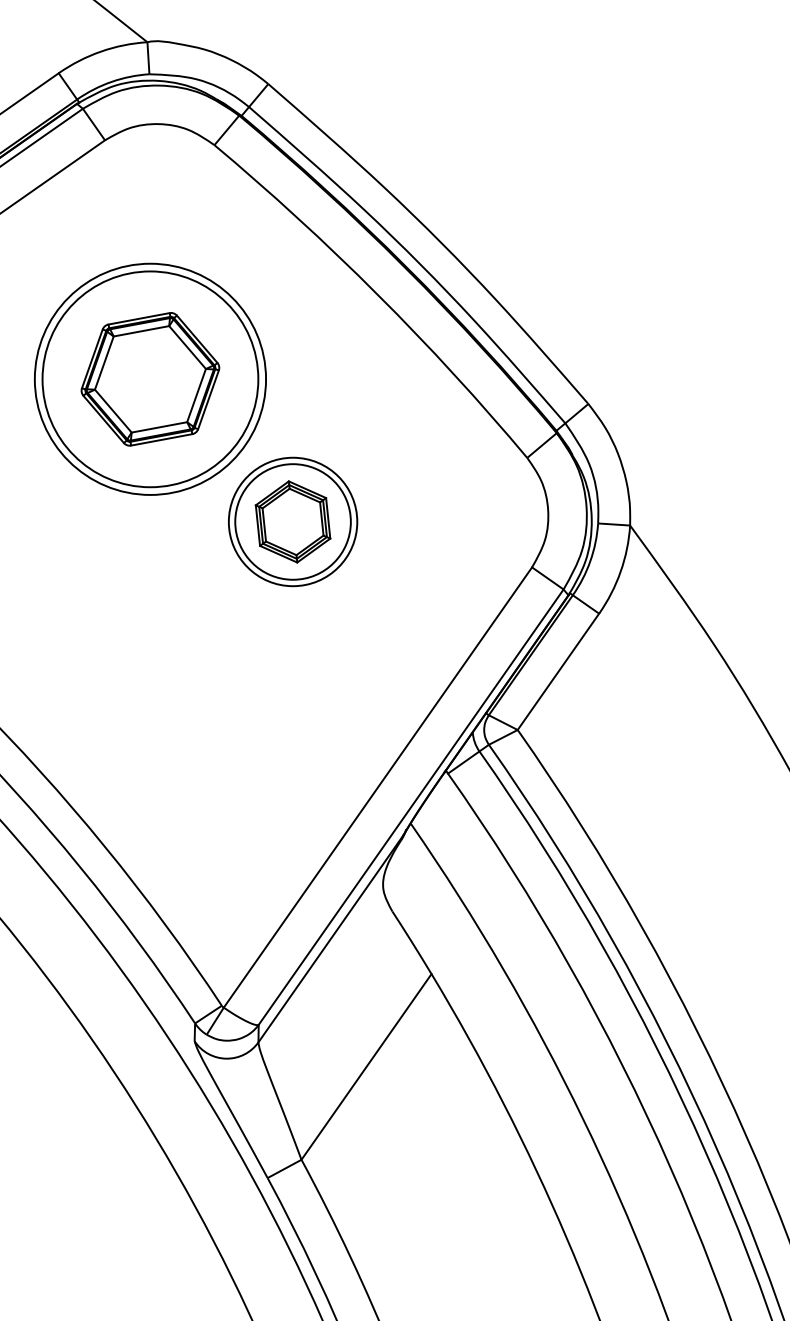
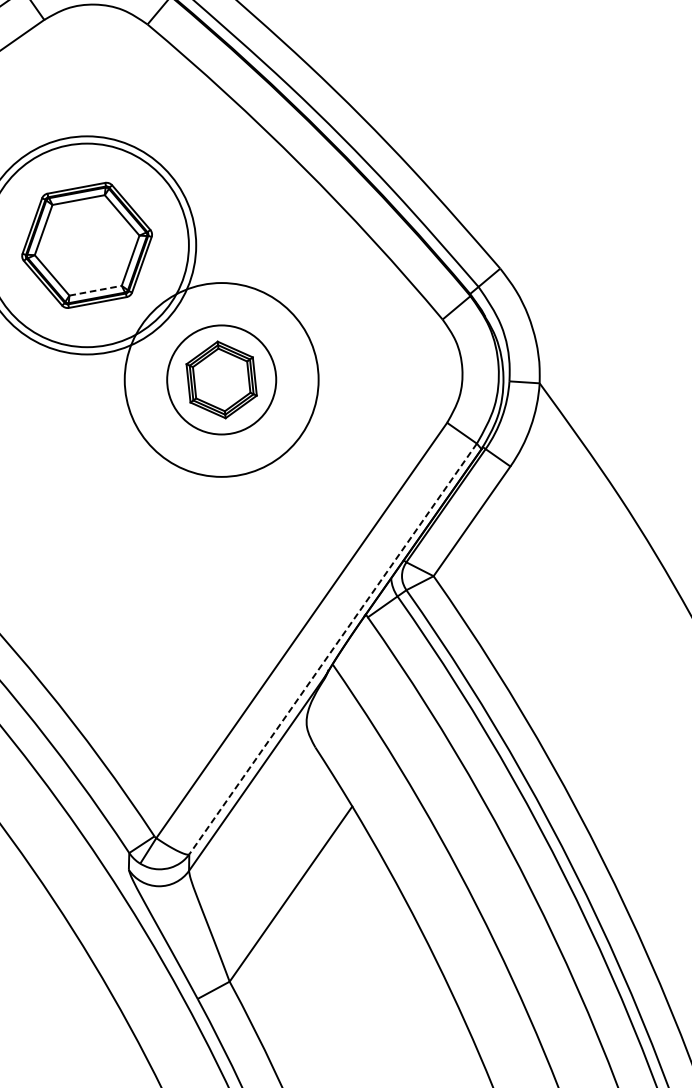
line: (159, 427) -> (95, 290), solid -> dashed
circle: (292, 521) -> (221, 379), size x1.6
line: (411, 807) -> (333, 649), solid -> dashed

